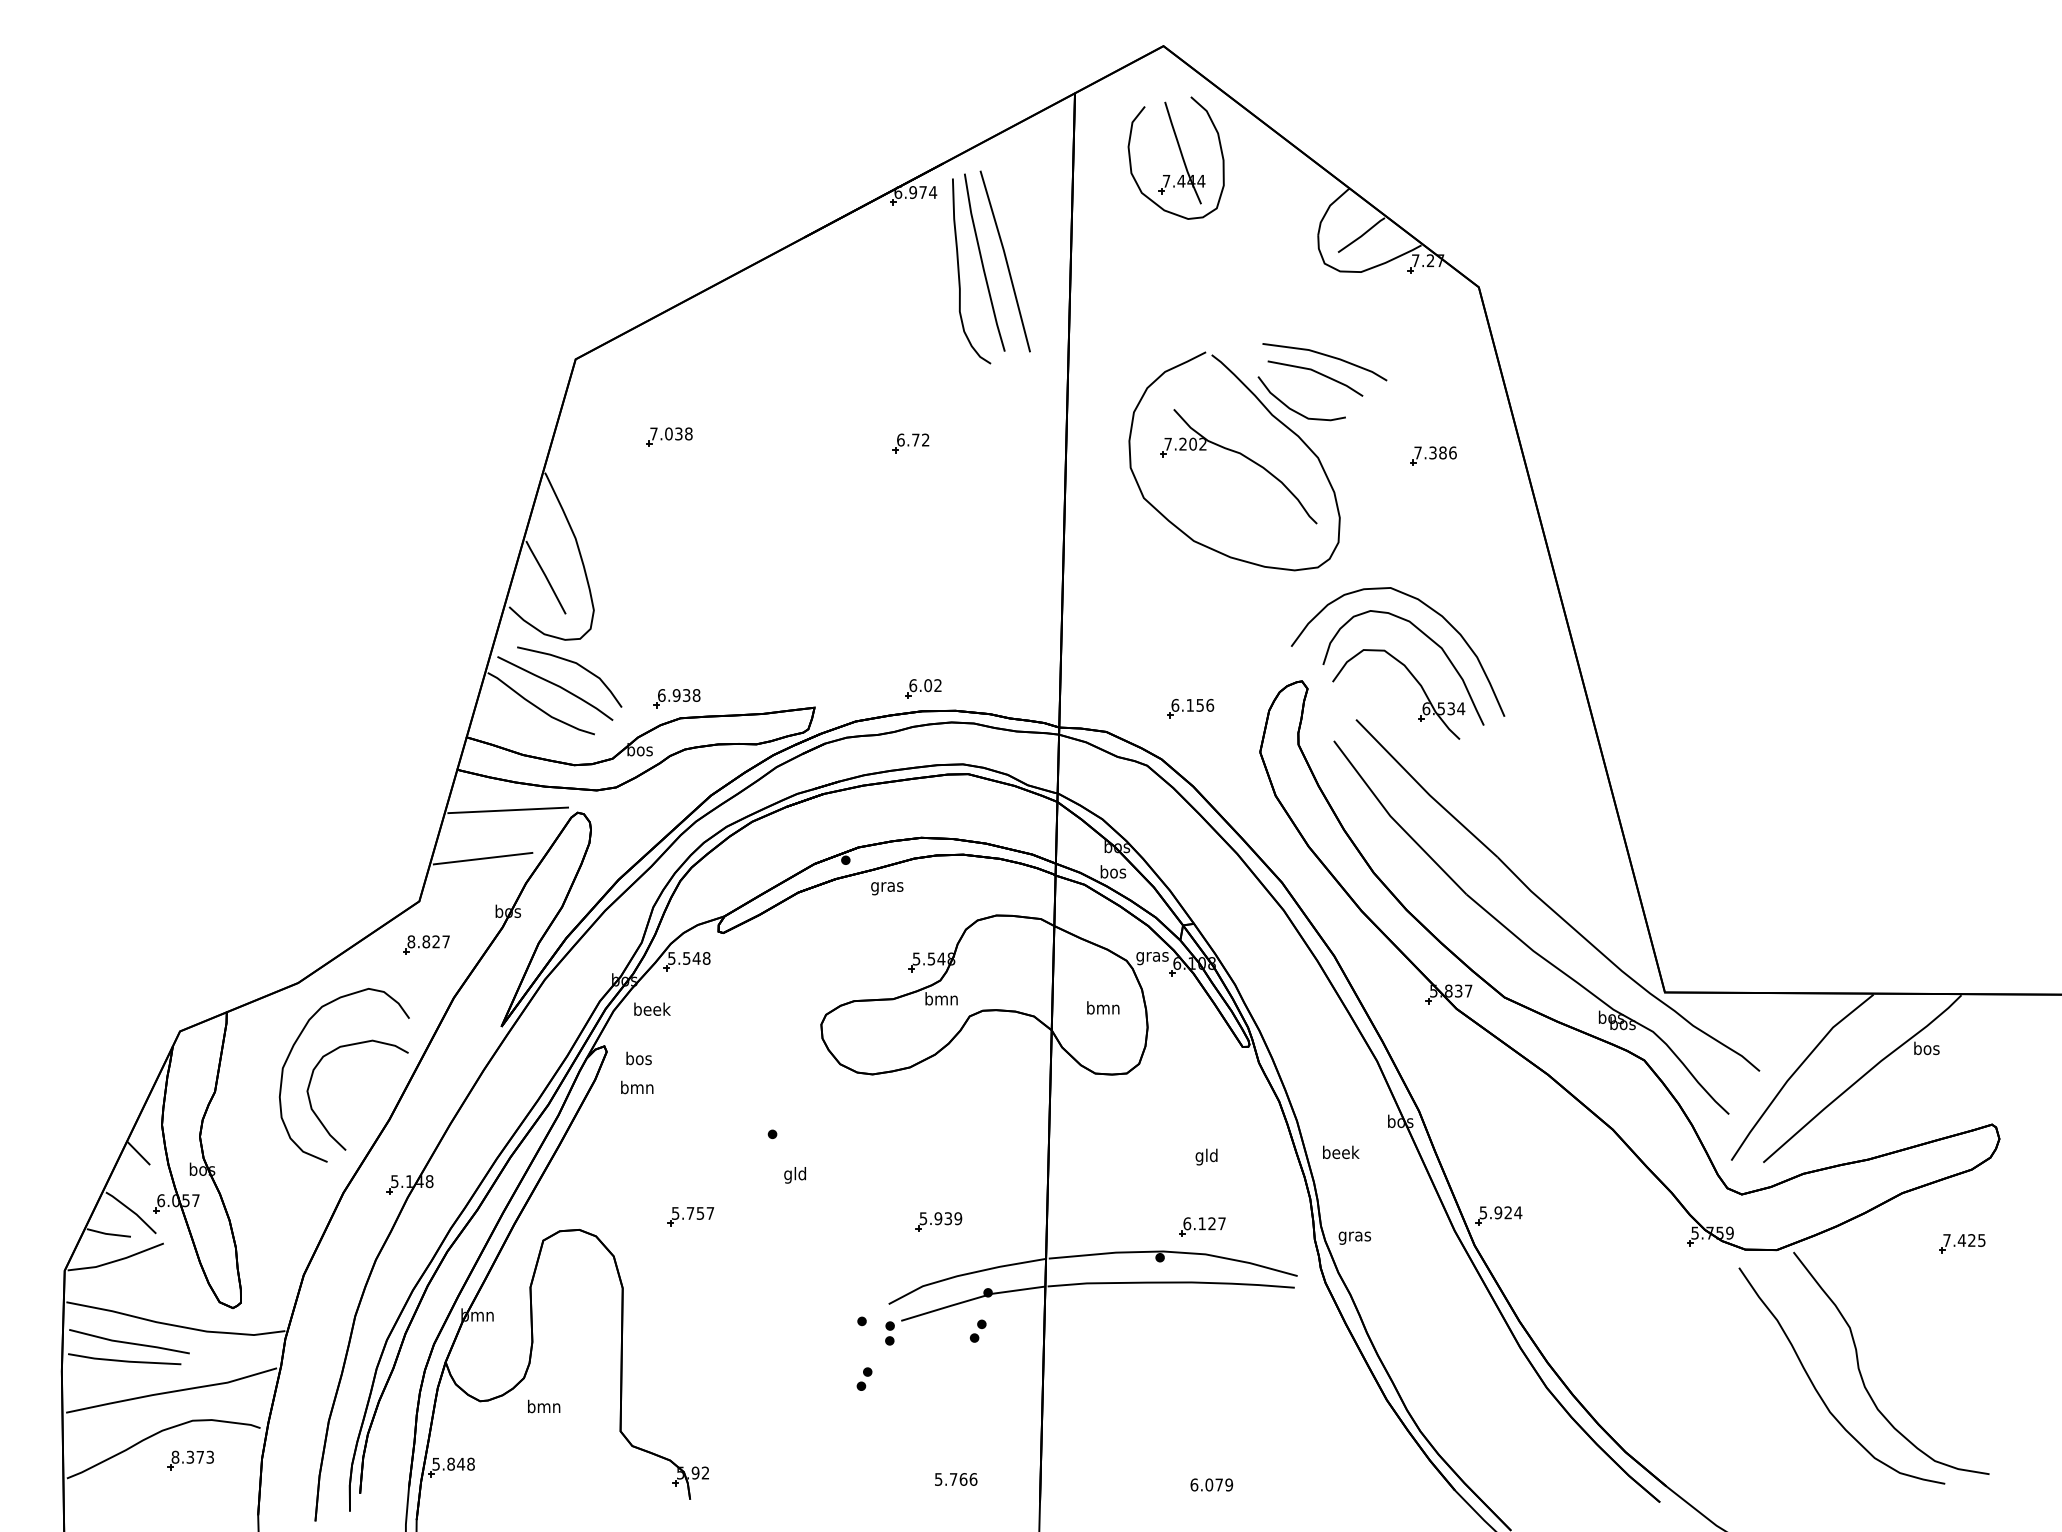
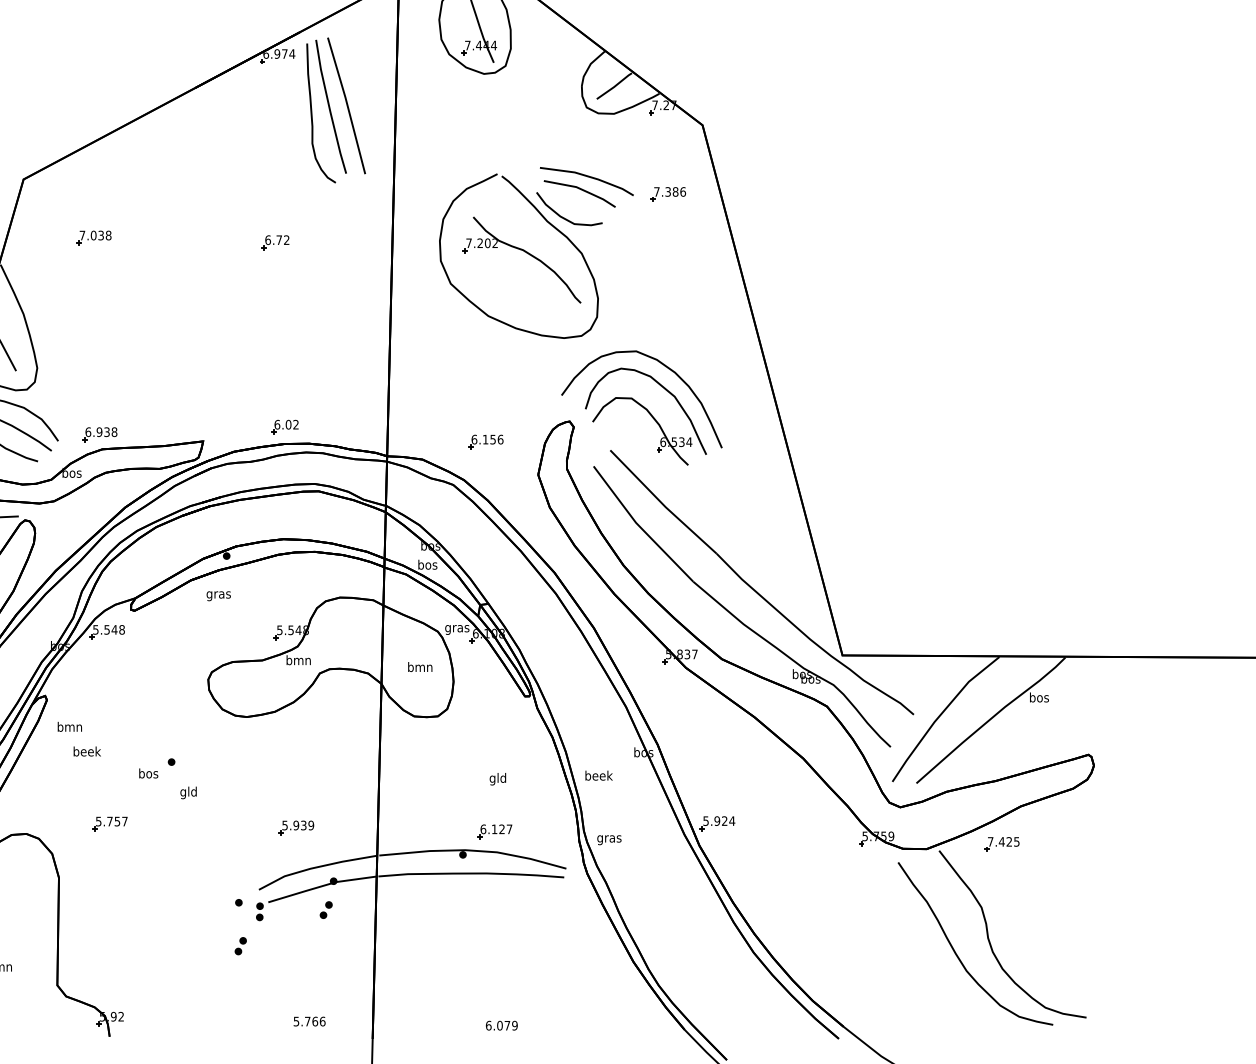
part: (1433, 455) -> (668, 193), moved
text: (887, 888) -> (218, 596), moved
text: (652, 1008) -> (87, 750), moved
text: (638, 1058) -> (148, 773), moved
part: (1962, 1243) -> (1002, 844), moved

